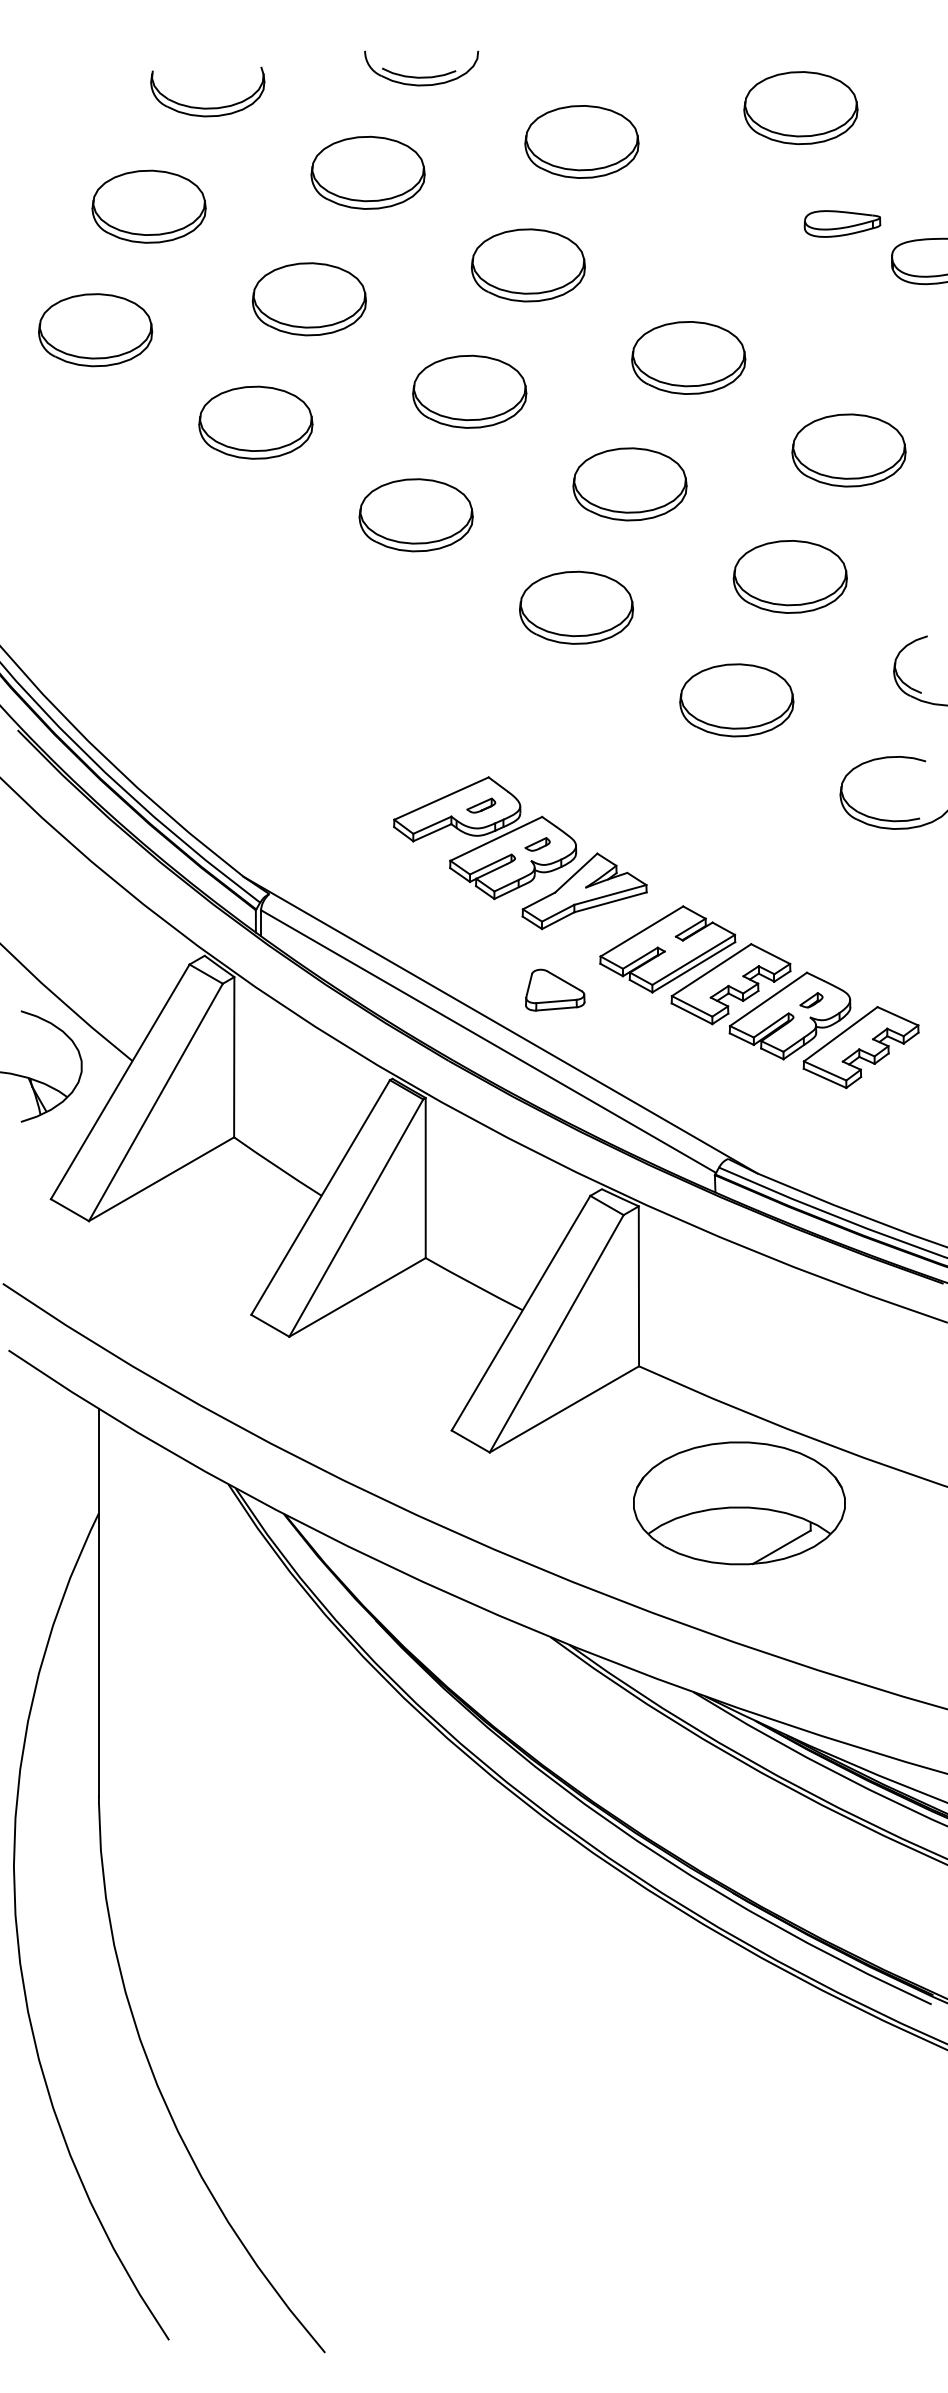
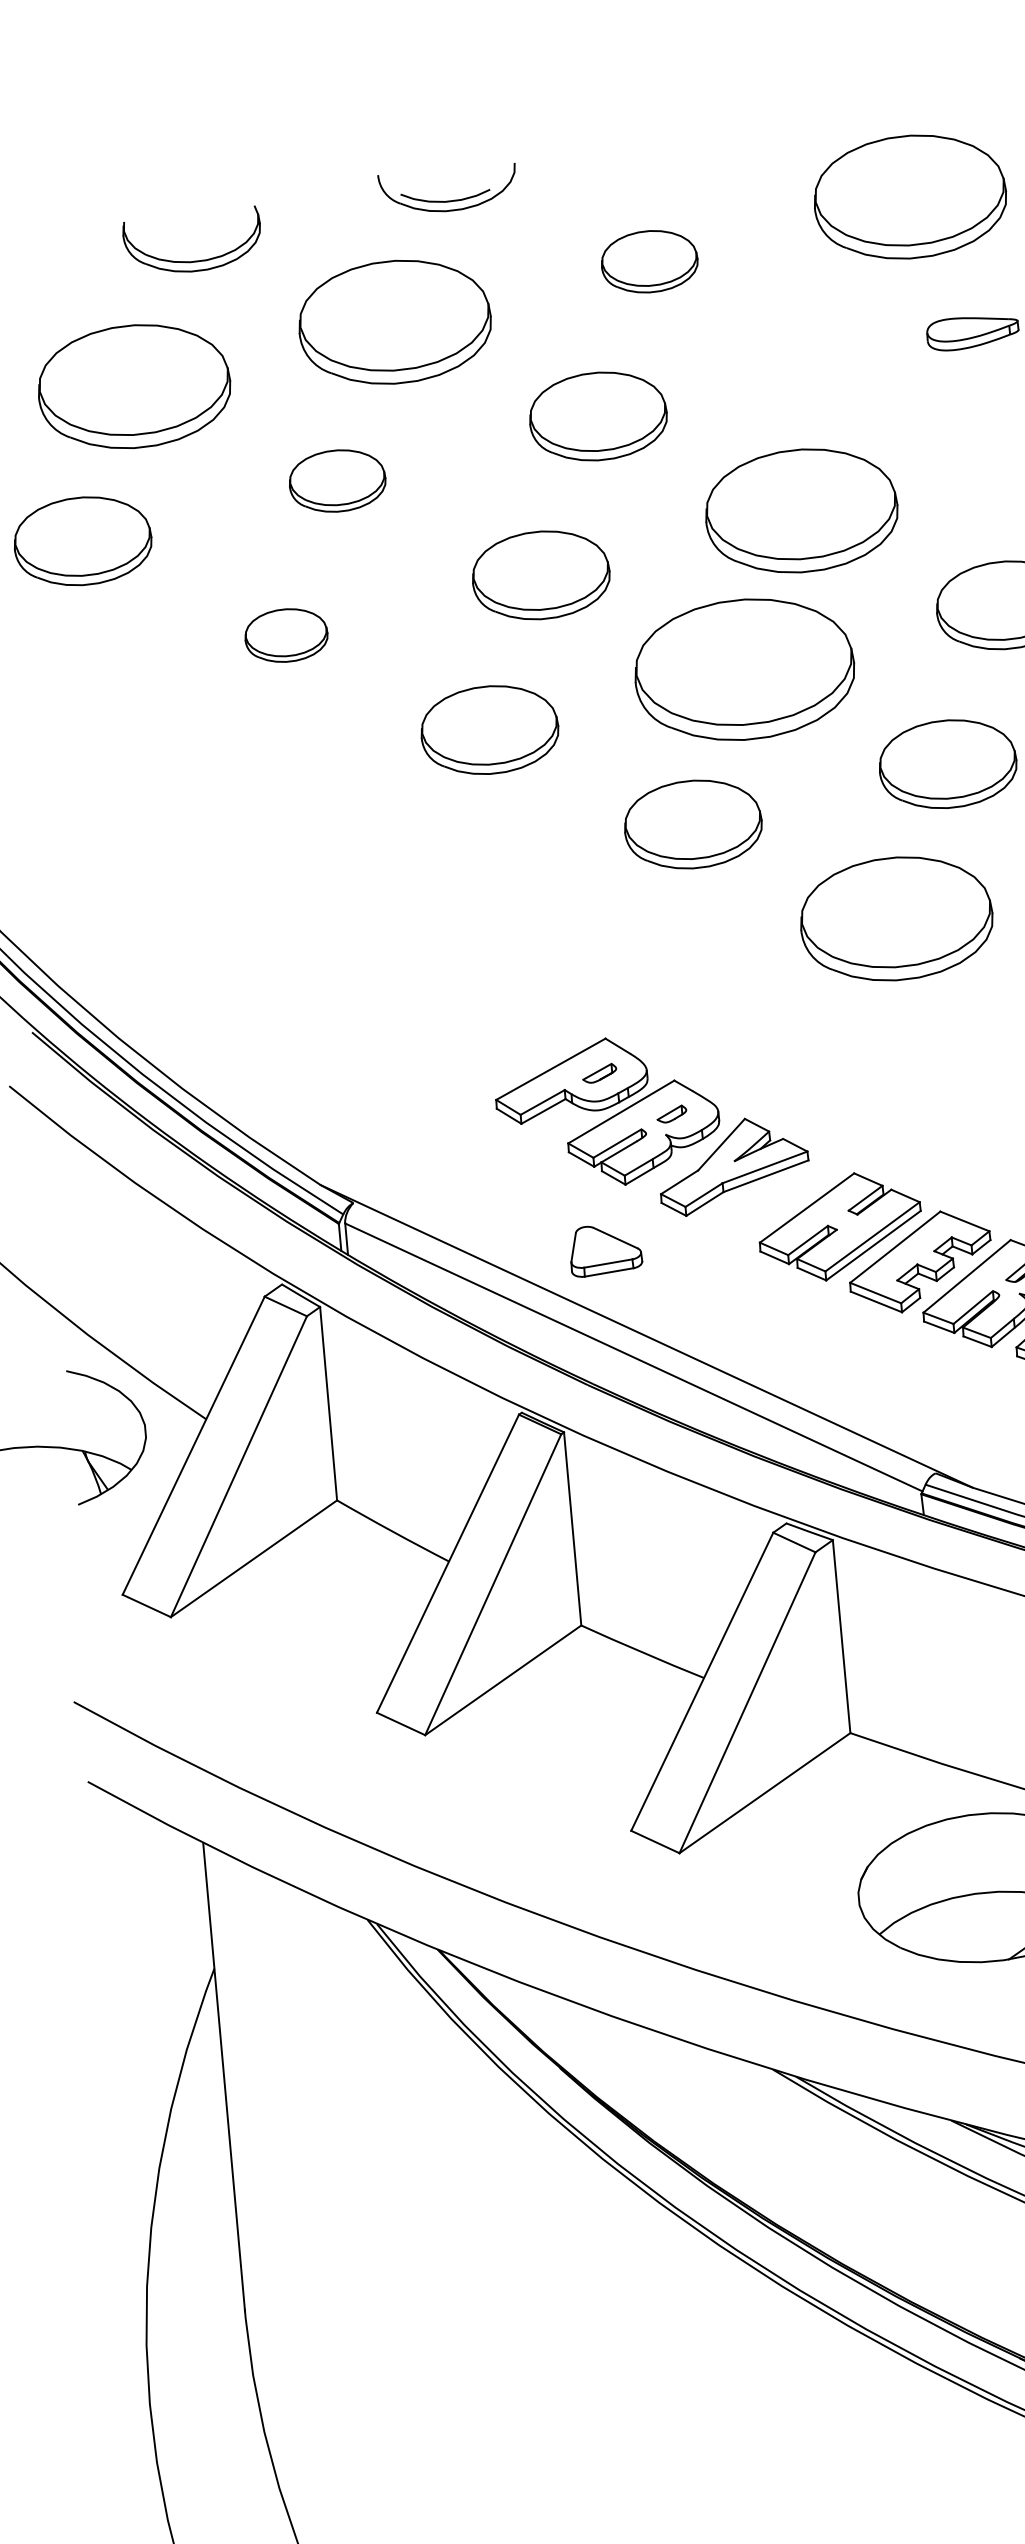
part: (800, 108) -> (909, 197), size x1.4
part: (581, 141) -> (649, 261), size x0.7
part: (367, 172) -> (394, 321), size x1.4
part: (148, 206) -> (133, 386), size x1.4
part: (308, 299) -> (336, 481), size x0.7
part: (688, 357) -> (801, 510), size x1.4
part: (255, 422) -> (285, 635), size x0.6
part: (629, 484) -> (743, 669), size x1.6
part: (736, 700) -> (896, 919), size x1.4
part: (555, 989) -> (605, 1249), moved

